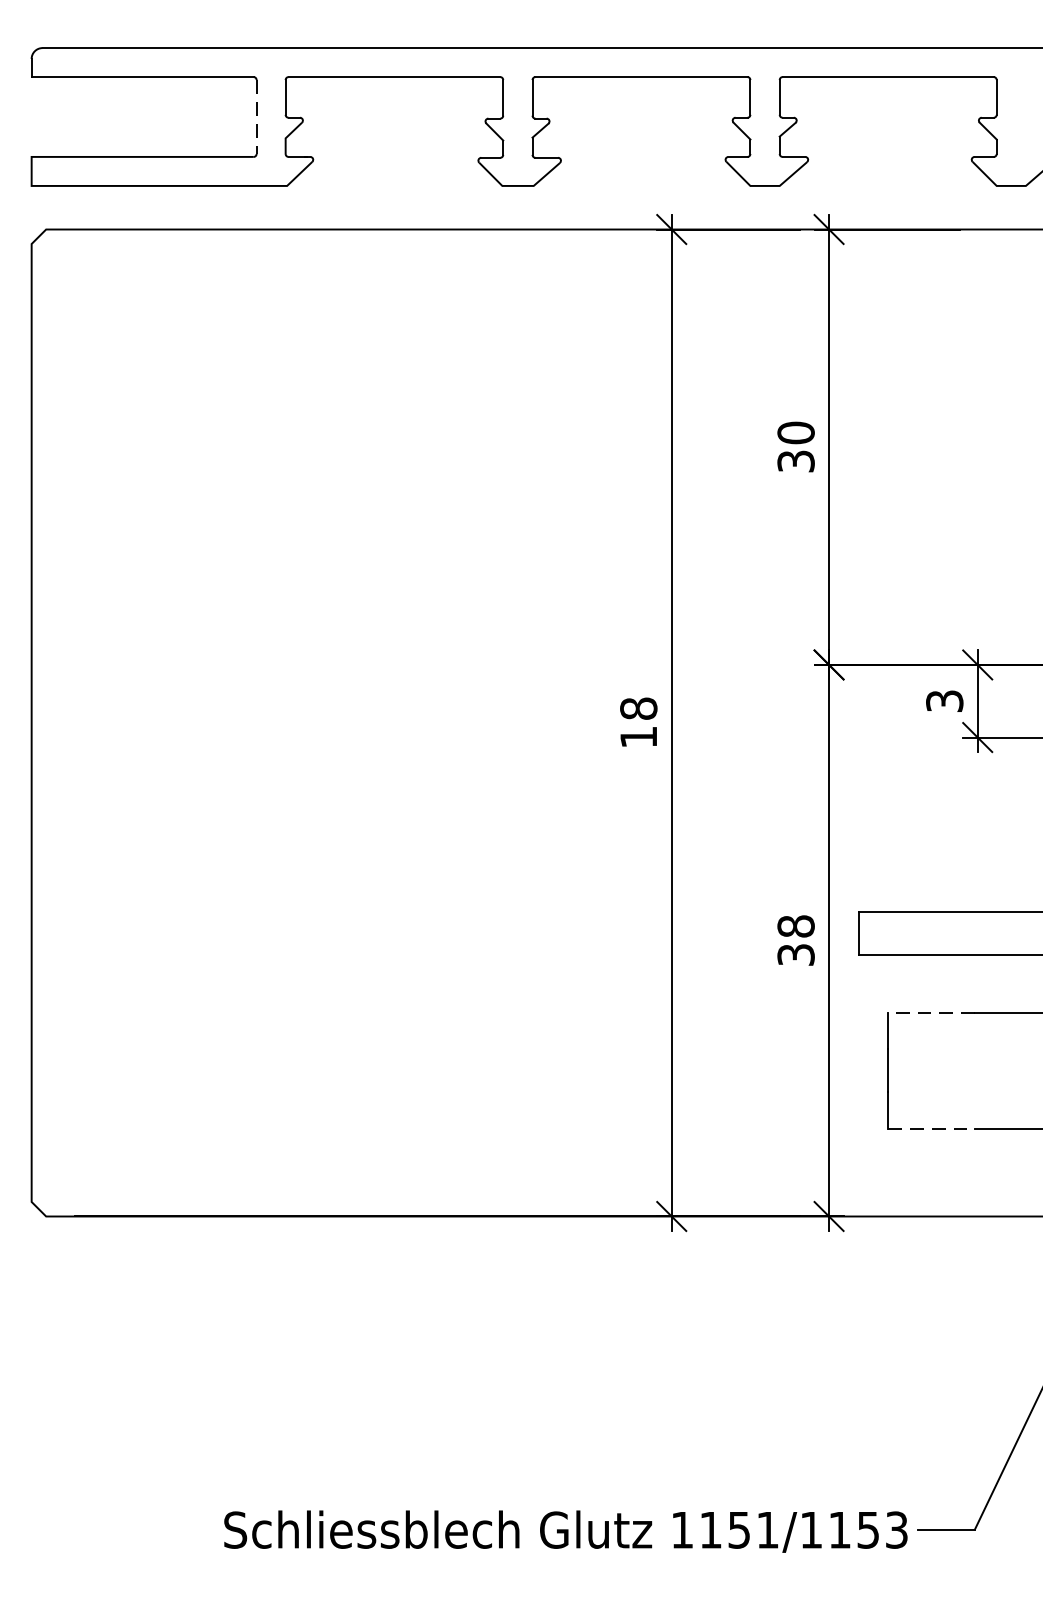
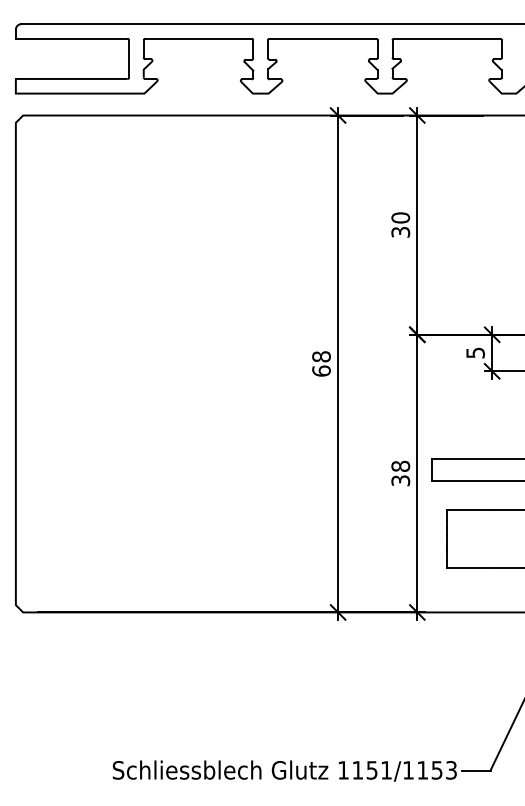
line: (257, 116) -> (129, 58), dashed -> solid
text: (944, 700) -> (475, 352), 3 -> 5
text: (638, 735) -> (321, 370), 18 -> 68
line: (930, 1012) -> (468, 509), dashed -> solid
line: (930, 1129) -> (468, 568), dashed -> solid

